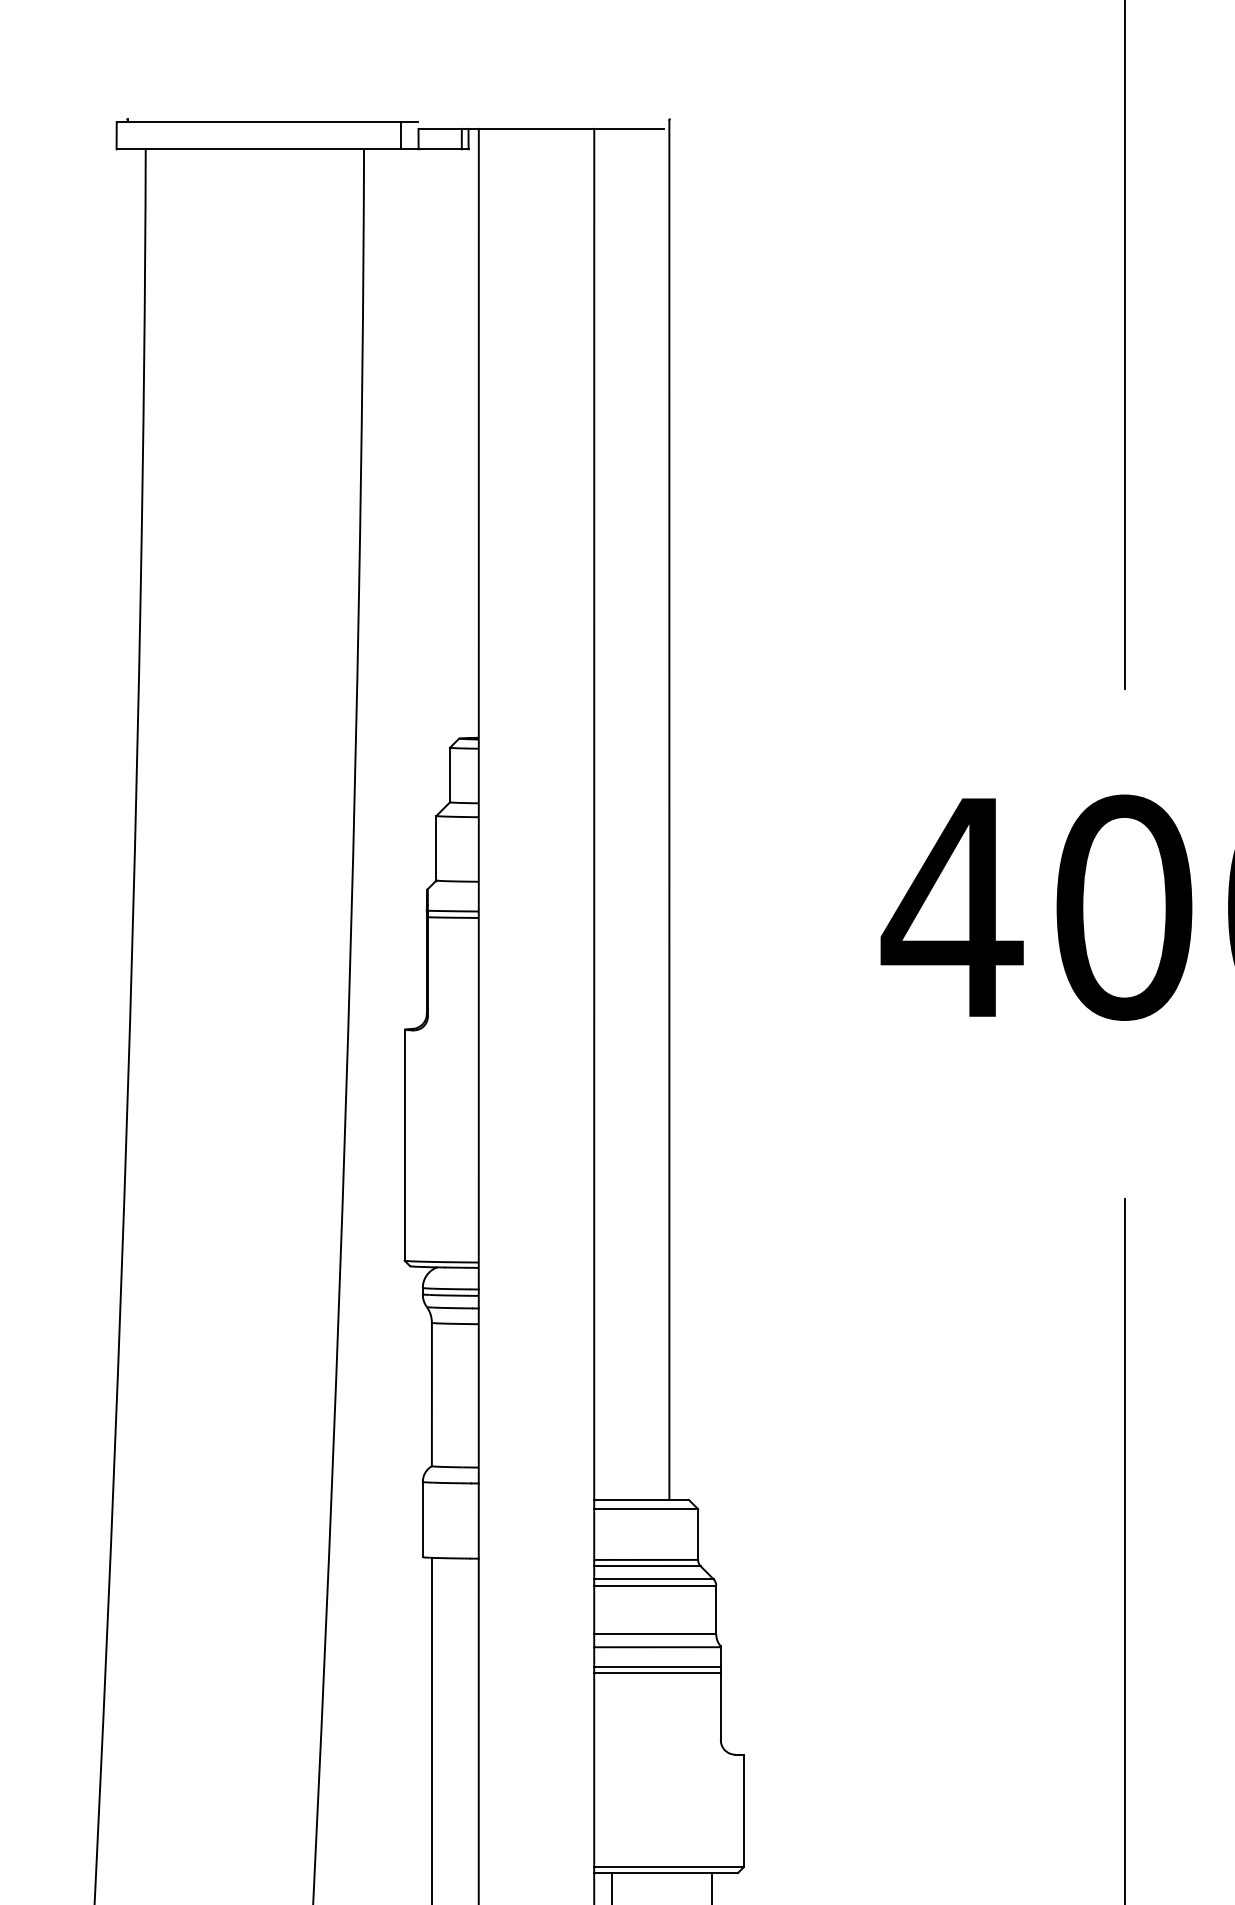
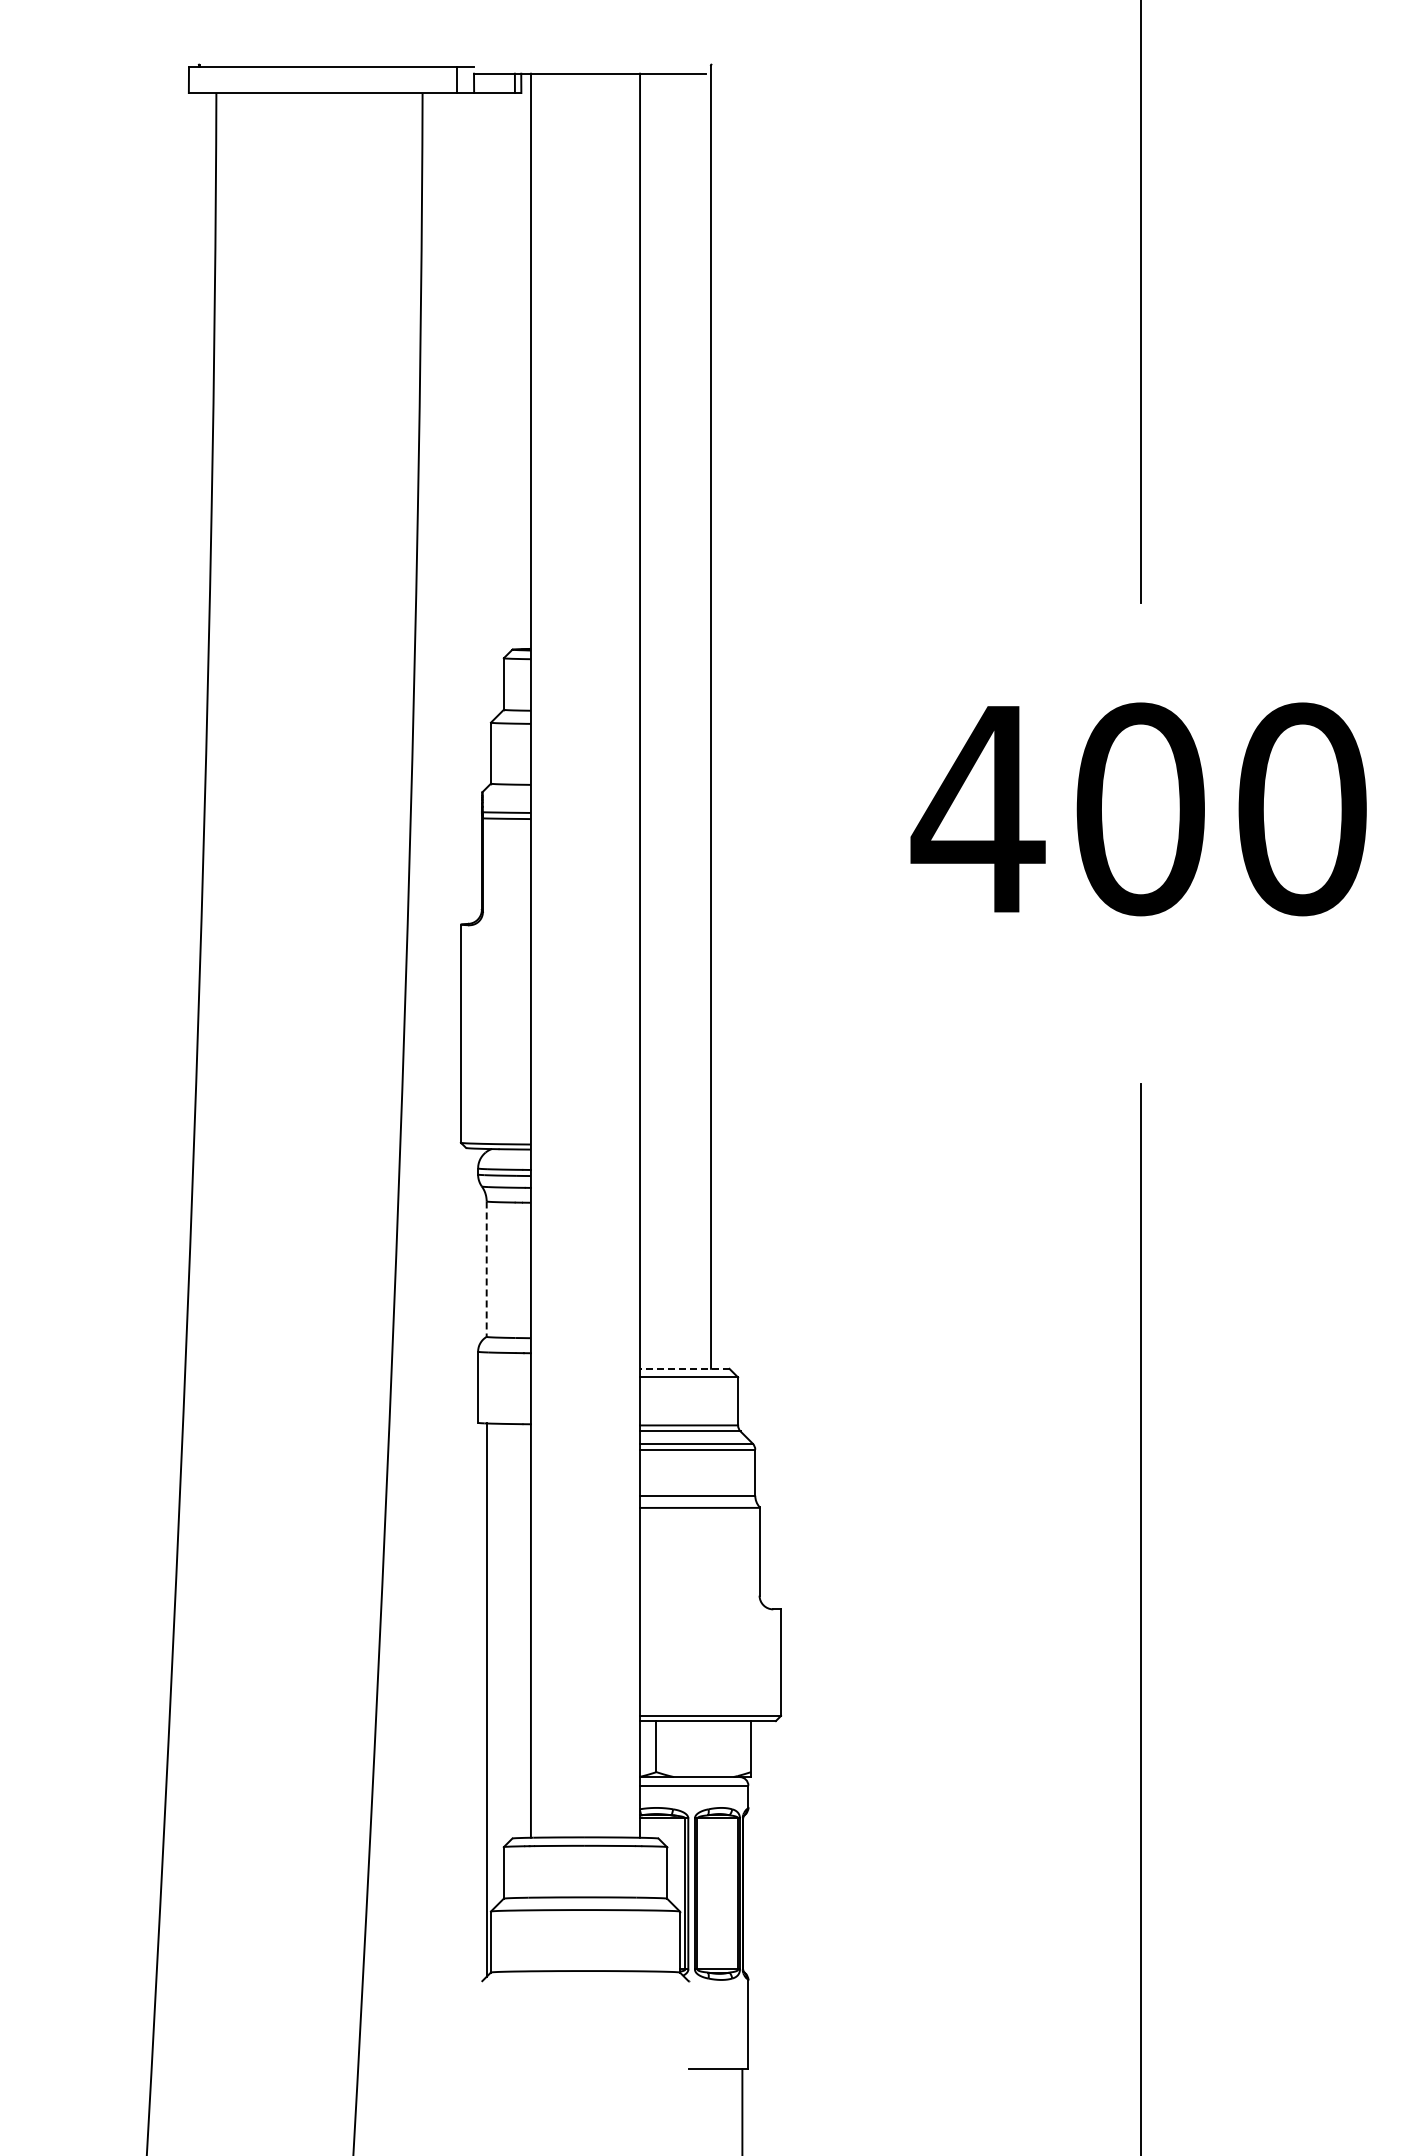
line: (431, 1394) -> (486, 1269), solid -> dashed
line: (641, 1499) -> (684, 1368), solid -> dashed
line: (657, 1666) -> (699, 1526), removed
line: (657, 1673) -> (699, 1532), removed

